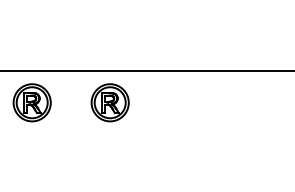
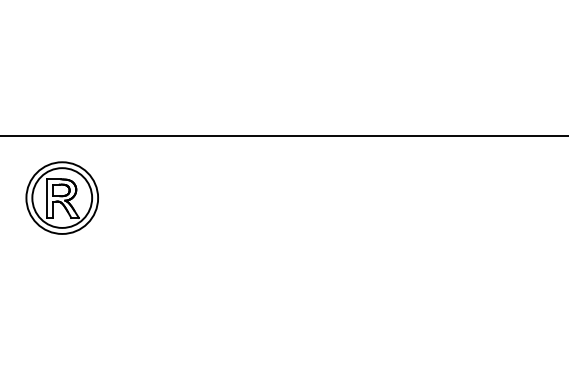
part: (109, 102) -> (211, 197), removed

